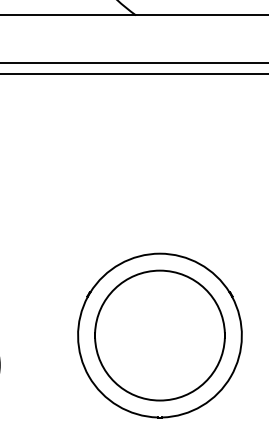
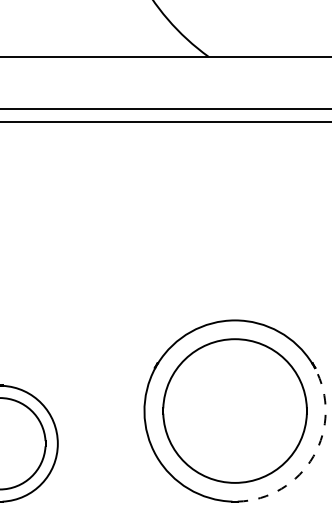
arc: (230, 376) -> (313, 456), solid -> dashed

